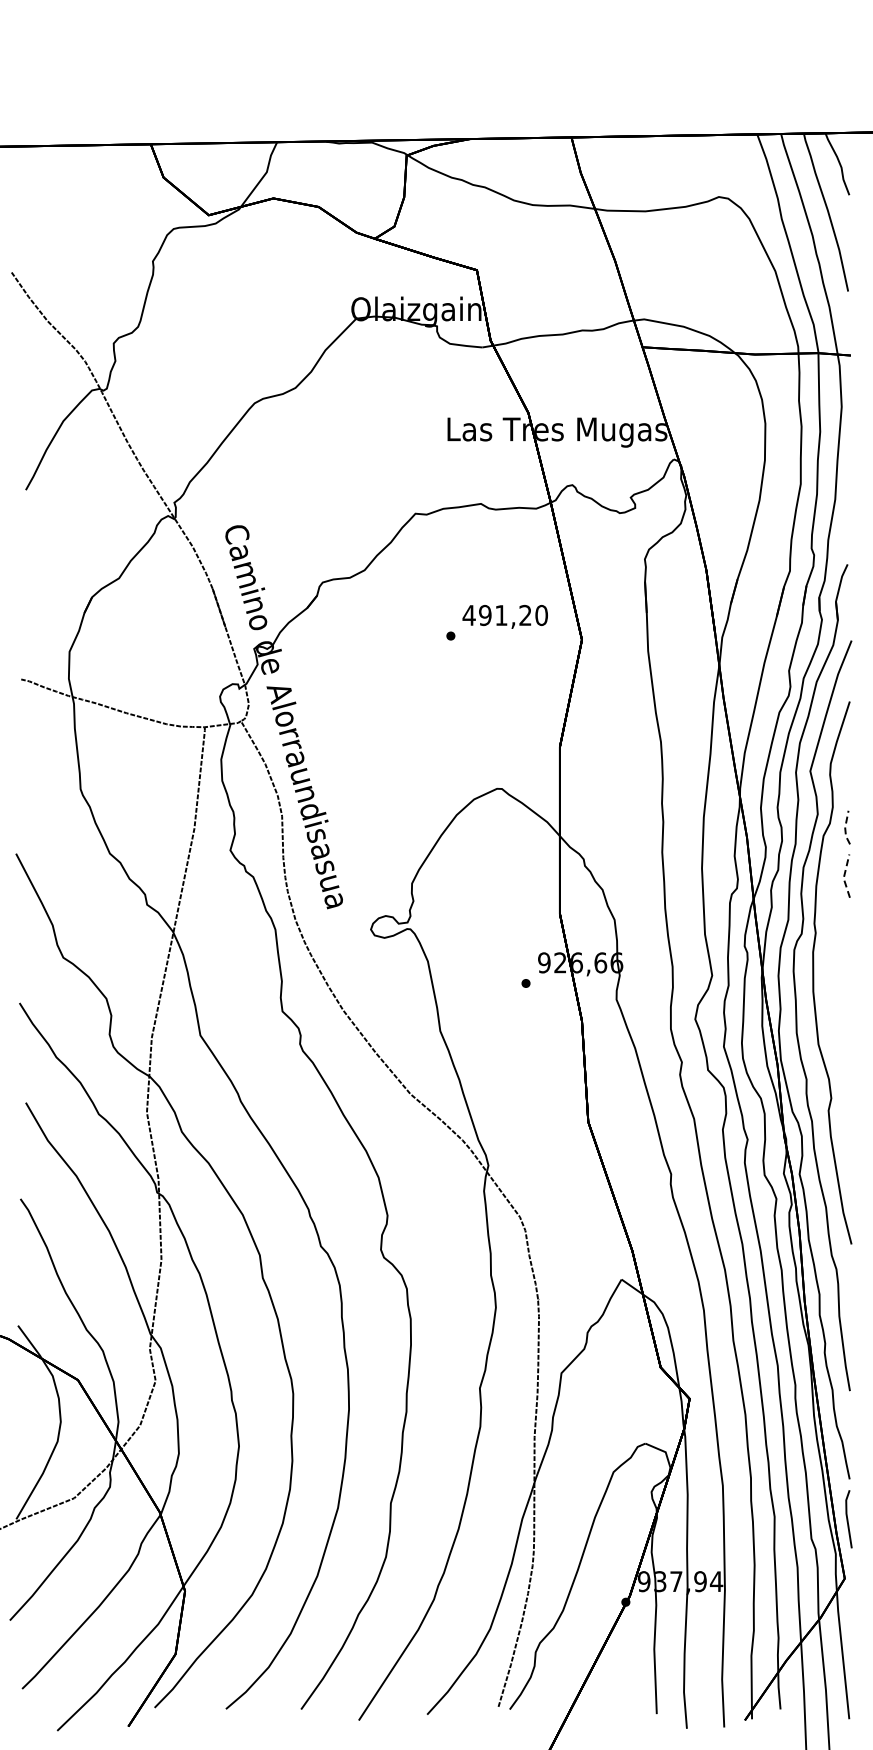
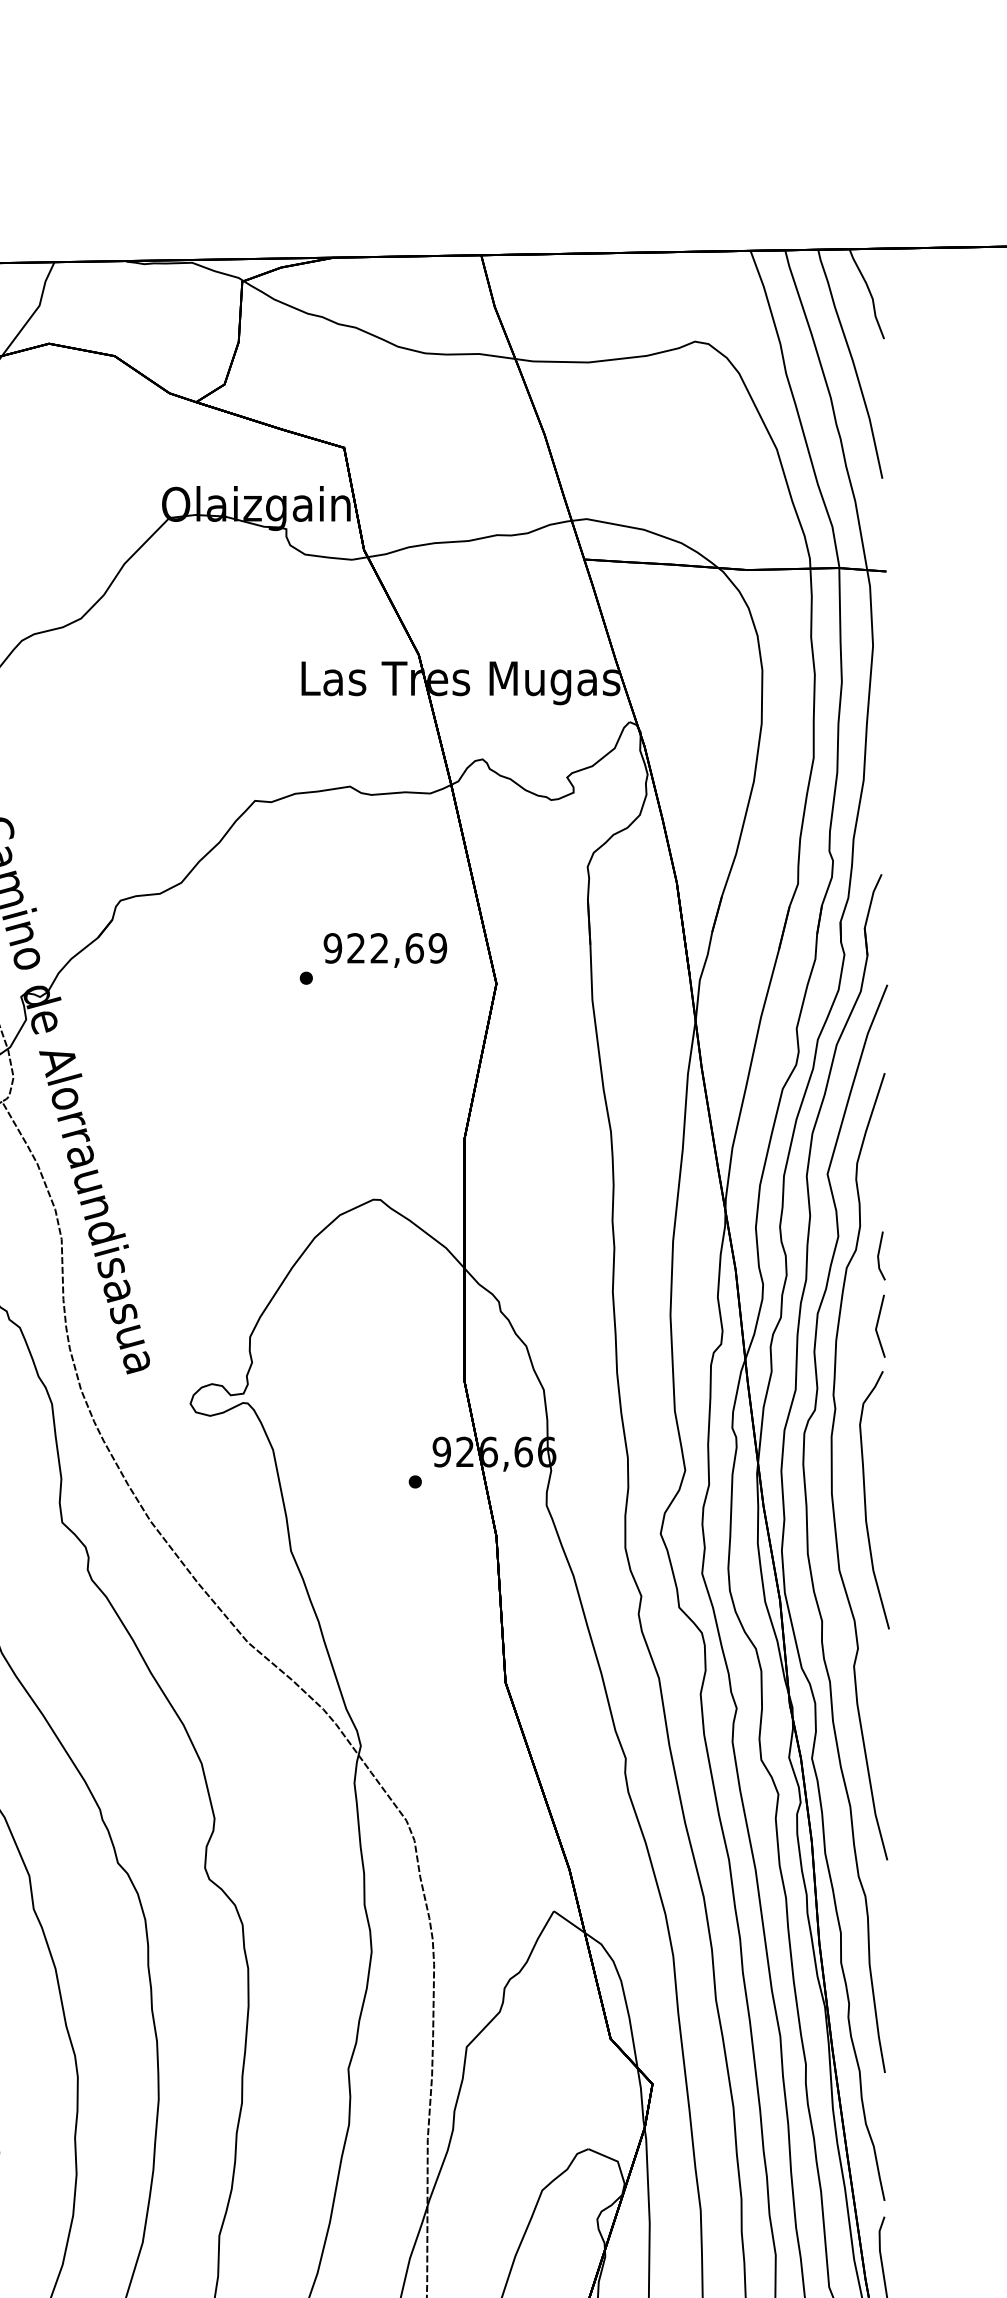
text: (504, 615) -> (384, 948), 491,20 -> 922,69
line: (845, 827) -> (878, 1255), dashed -> solid
line: (844, 876) -> (877, 1326), dashed -> solid
curve: (837, 996) -> (866, 1500), added

